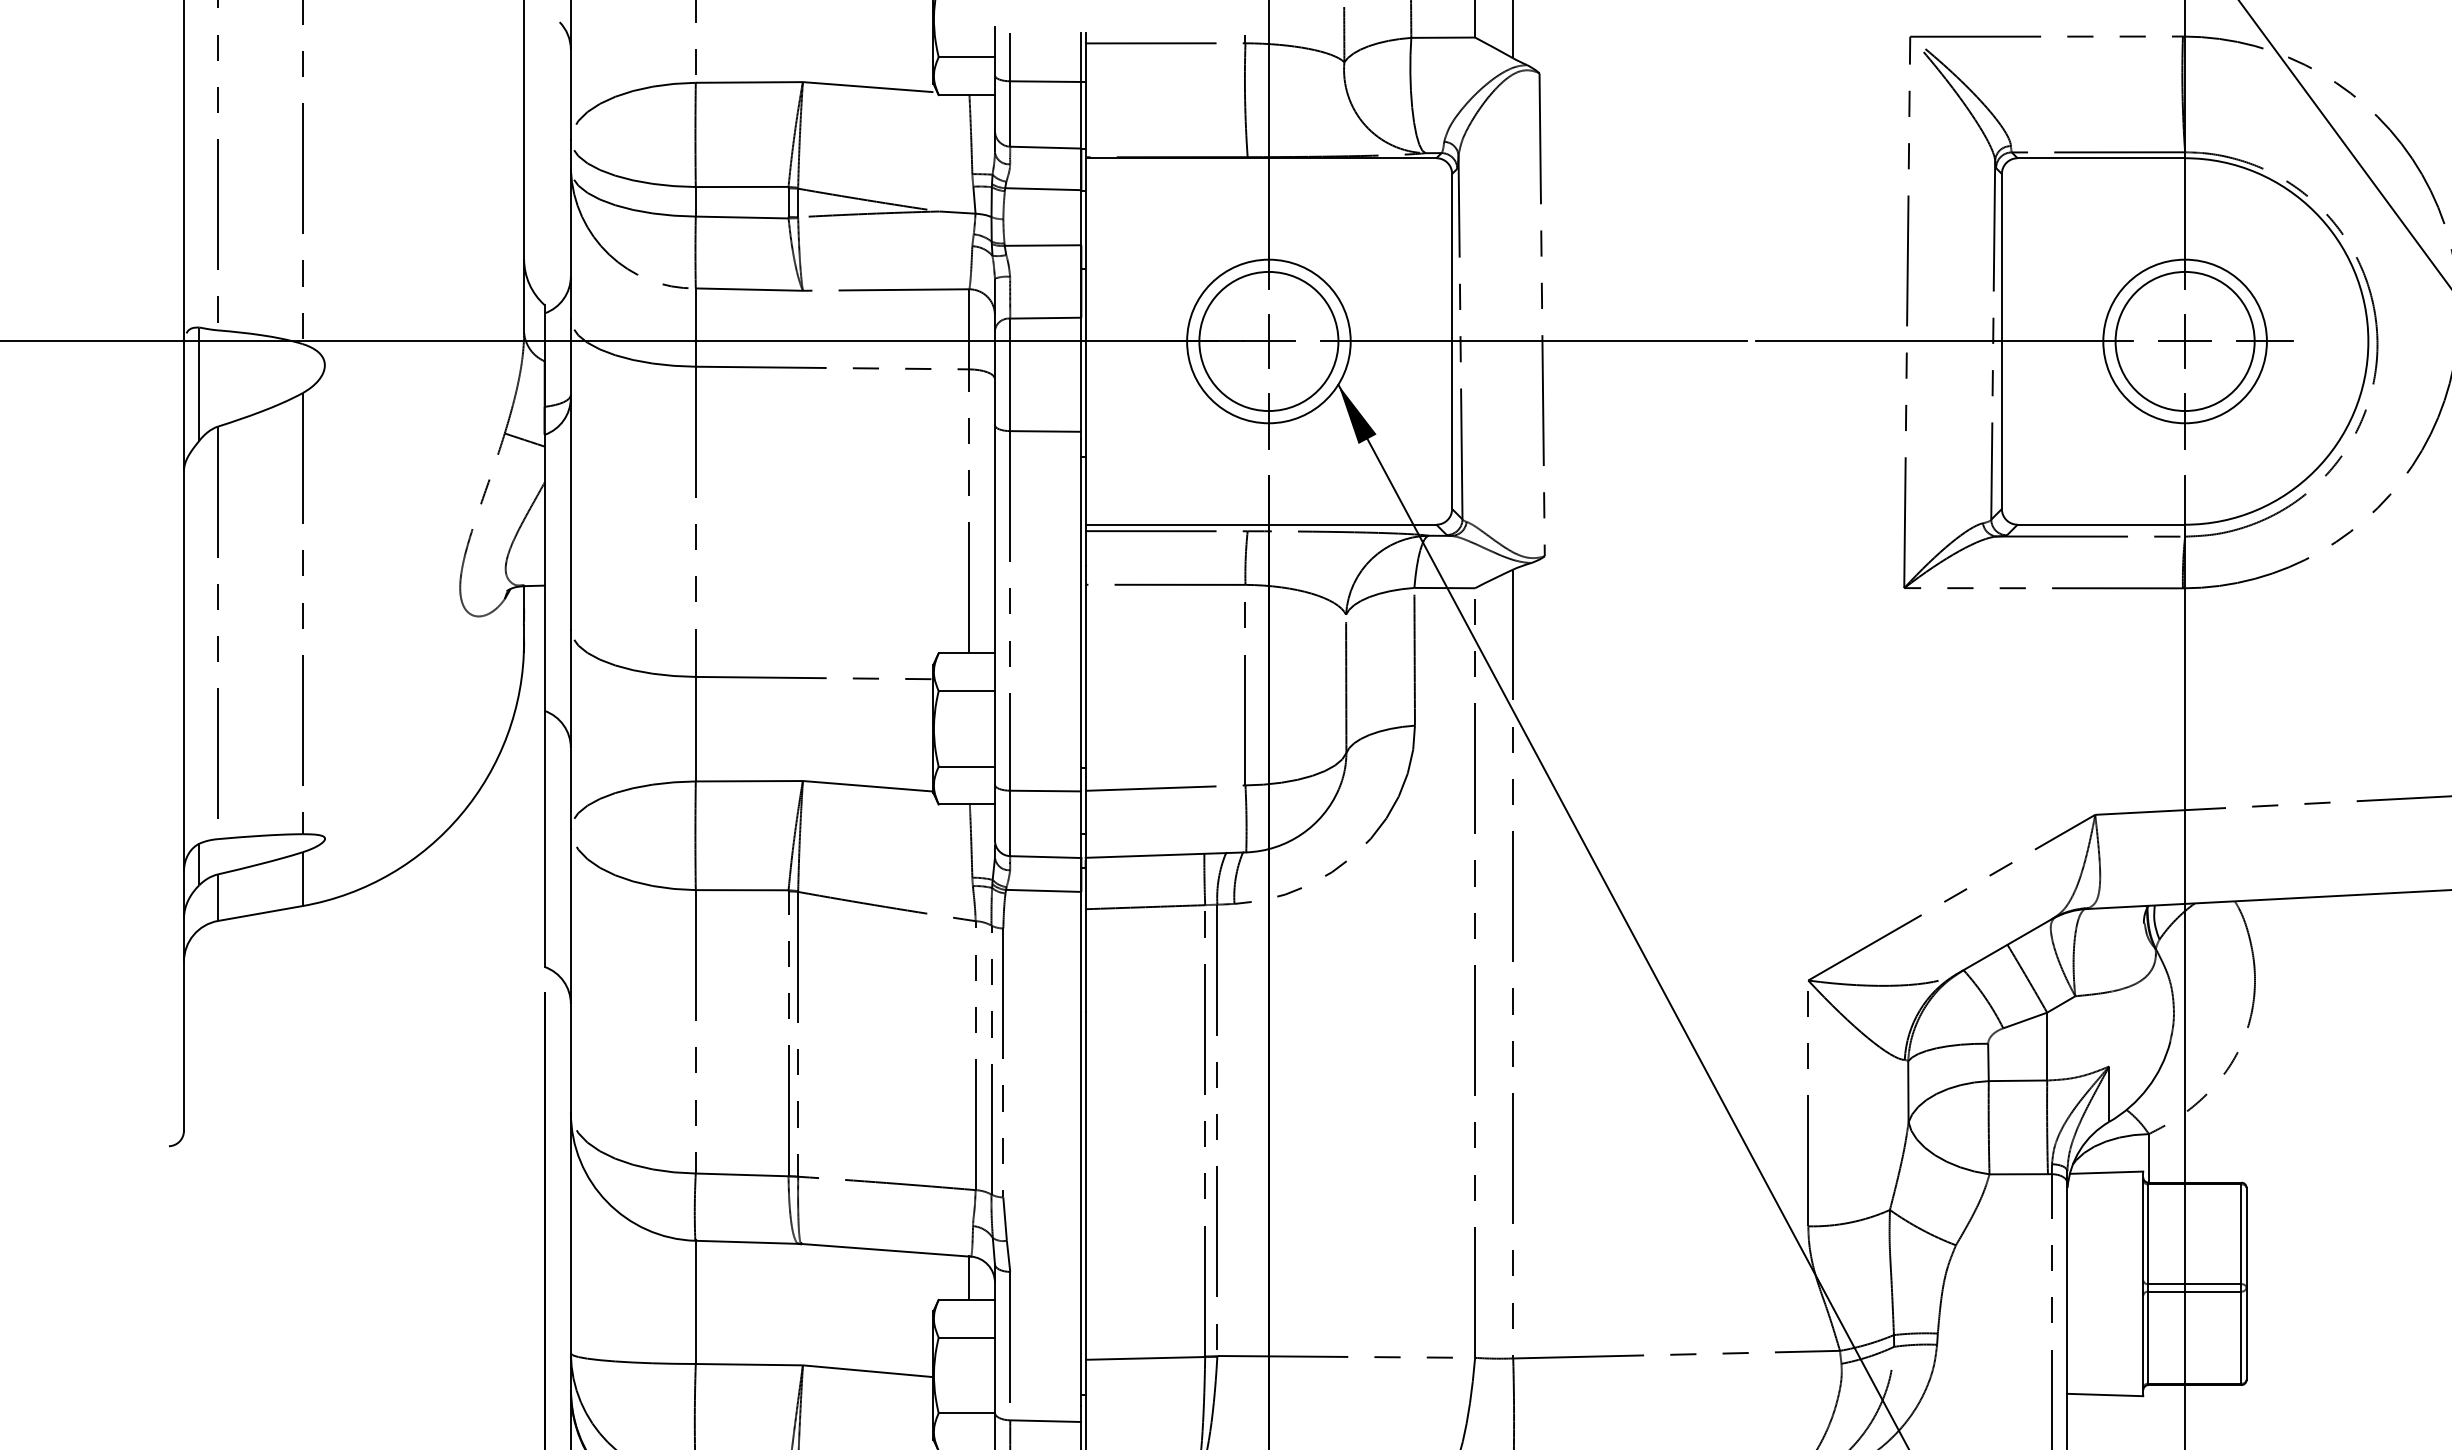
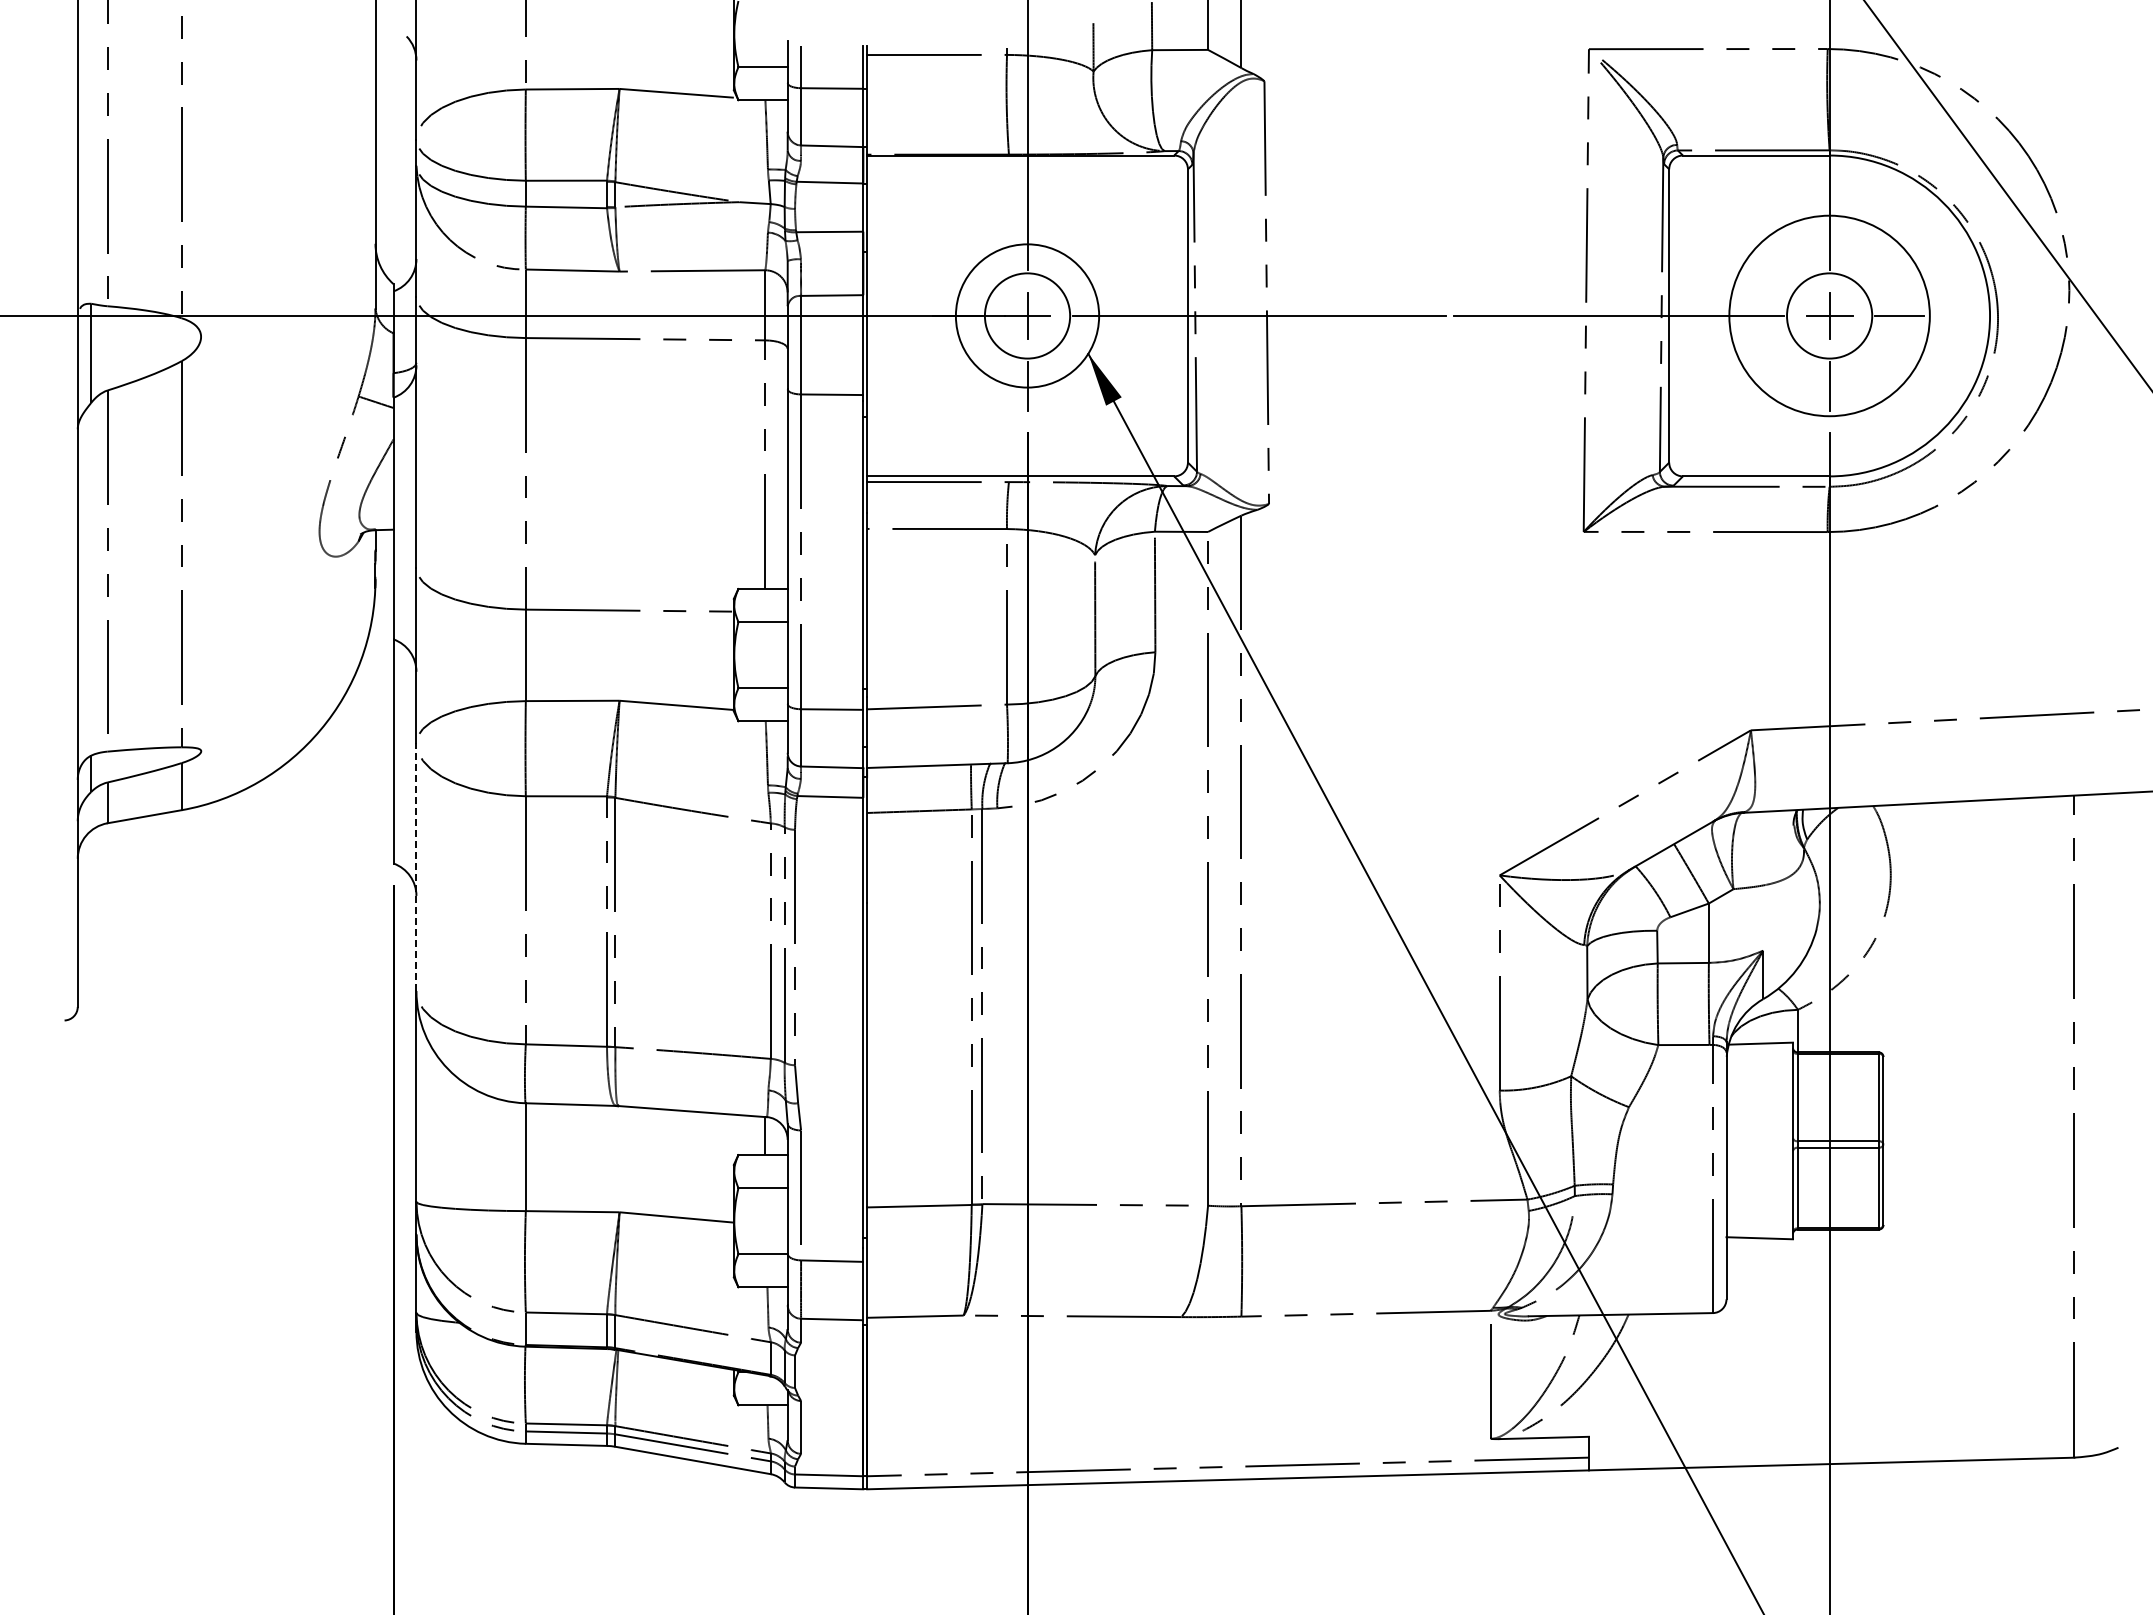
circle: (1268, 340) -> (1027, 315), size x0.7
circle: (2184, 340) -> (1829, 315), size x0.7
circle: (2184, 340) -> (1829, 315), size x1.4
line: (570, 970) -> (416, 866), solid -> dashed

